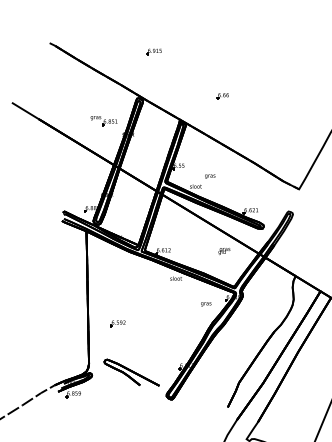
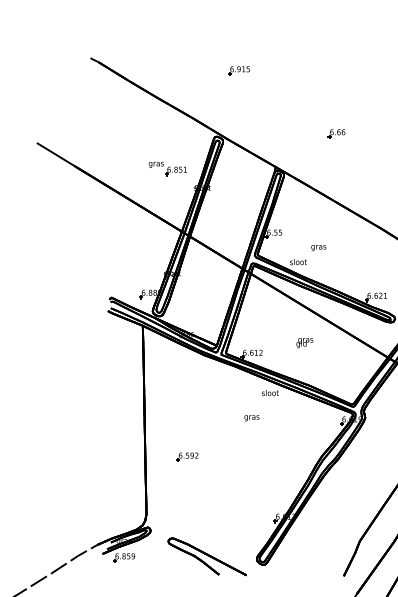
text: (224, 251) -> (304, 343), moved
text: (206, 304) -> (252, 418), moved
part: (131, 372) -> (206, 556), moved

